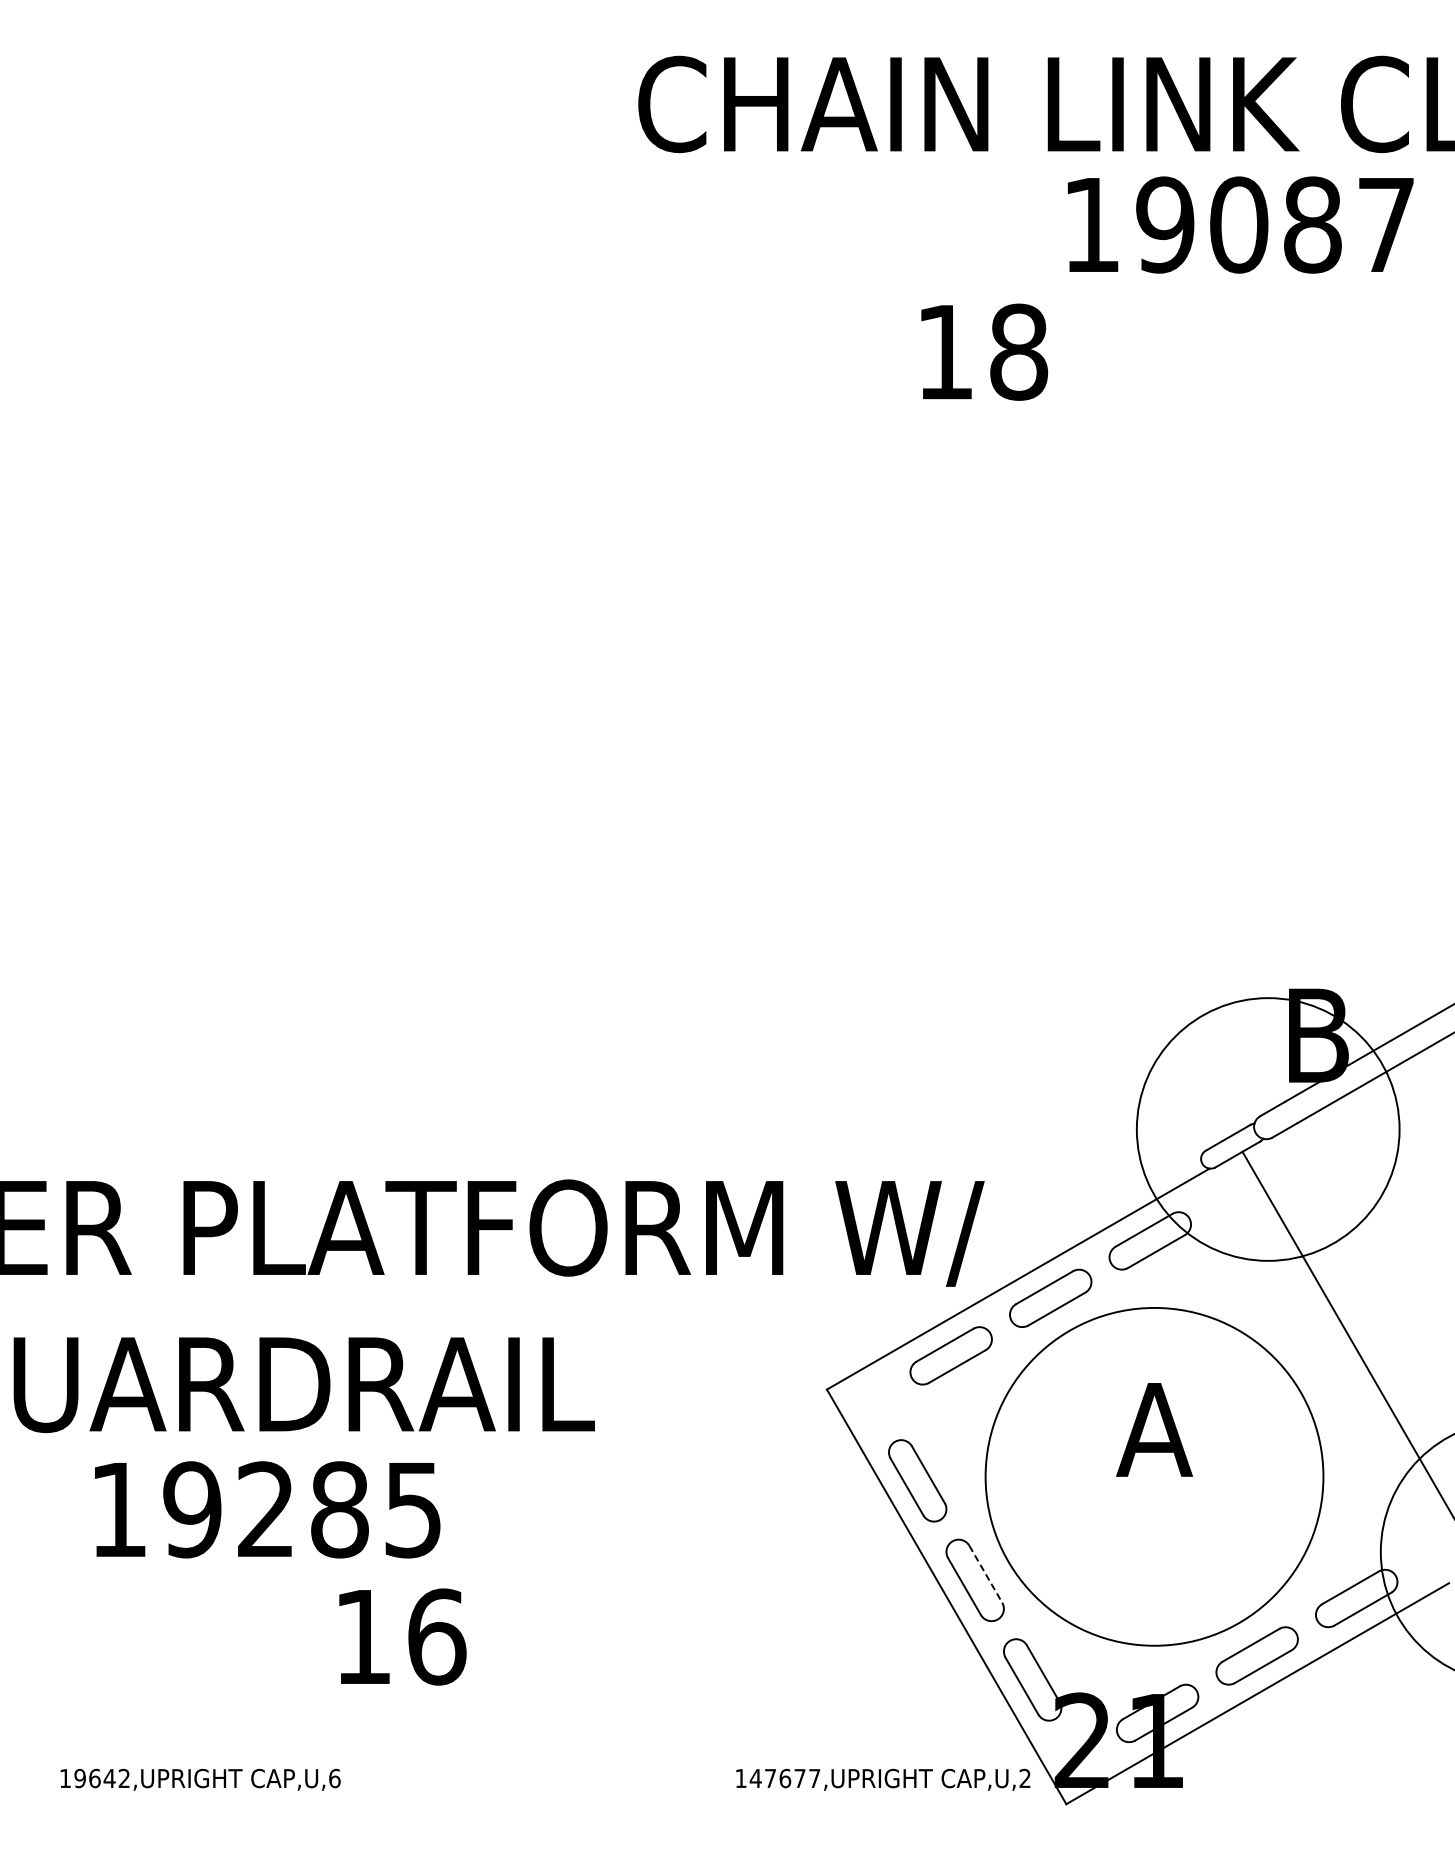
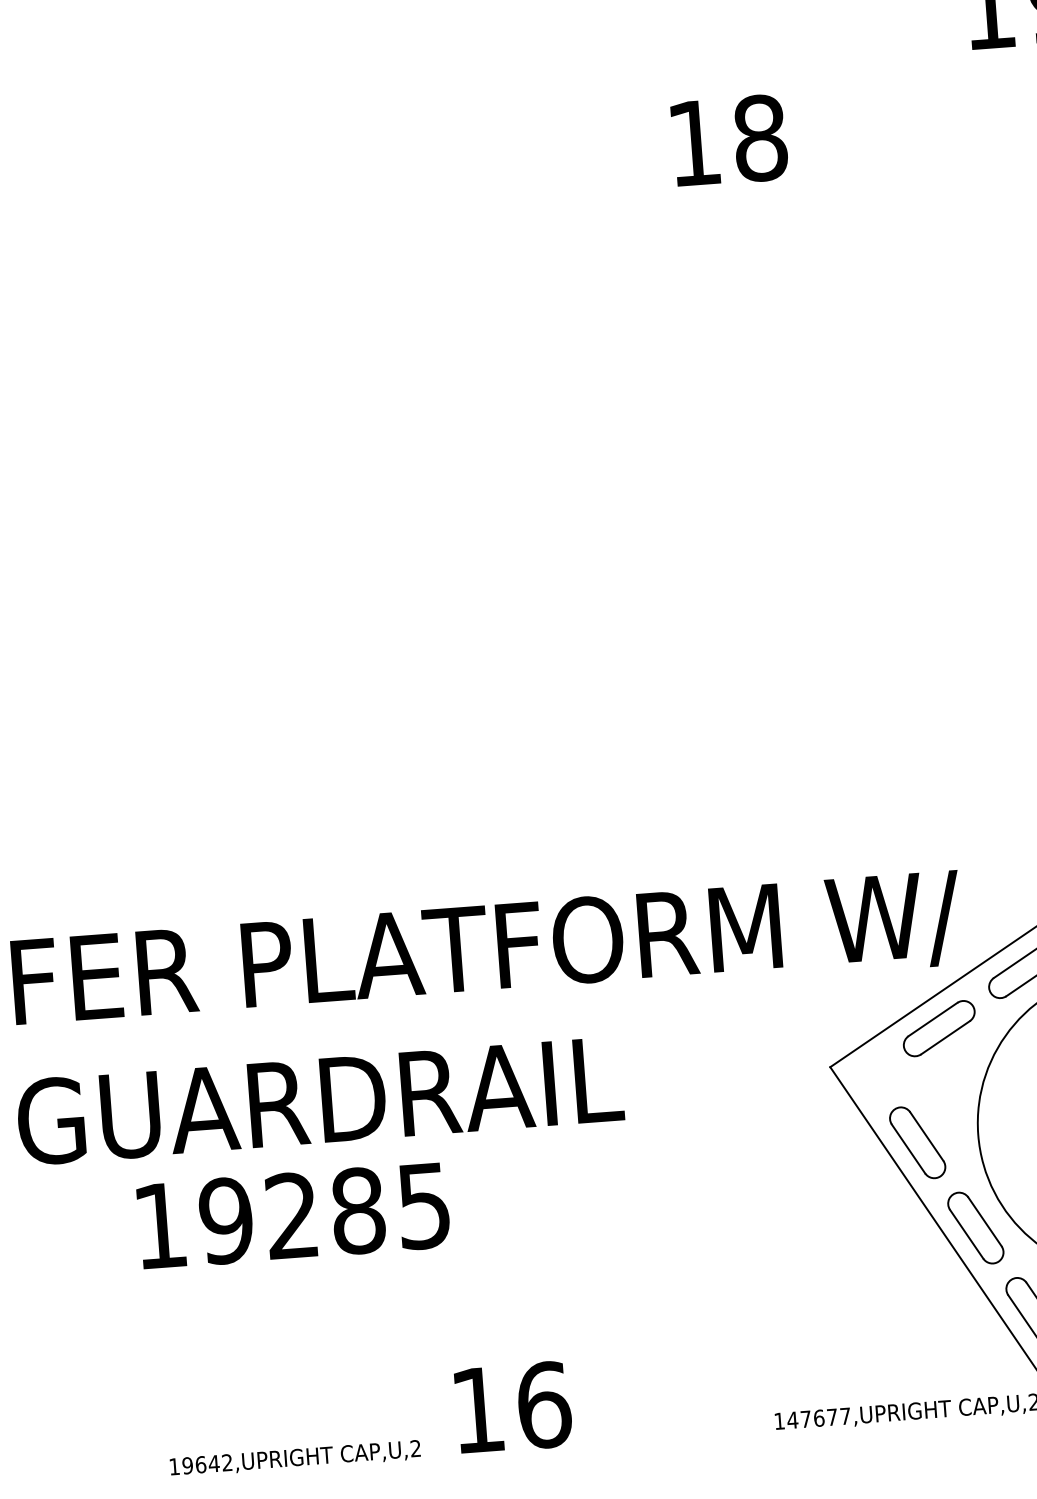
text: (984, 351) -> (729, 139), moved
text: (267, 1509) -> (293, 1215), moved
line: (985, 1574) -> (984, 1222), dashed -> solid
text: (402, 1636) -> (513, 1407), moved
text: (334, 1778) -> (415, 1448), CAP,U,6 -> CAP,U,2

